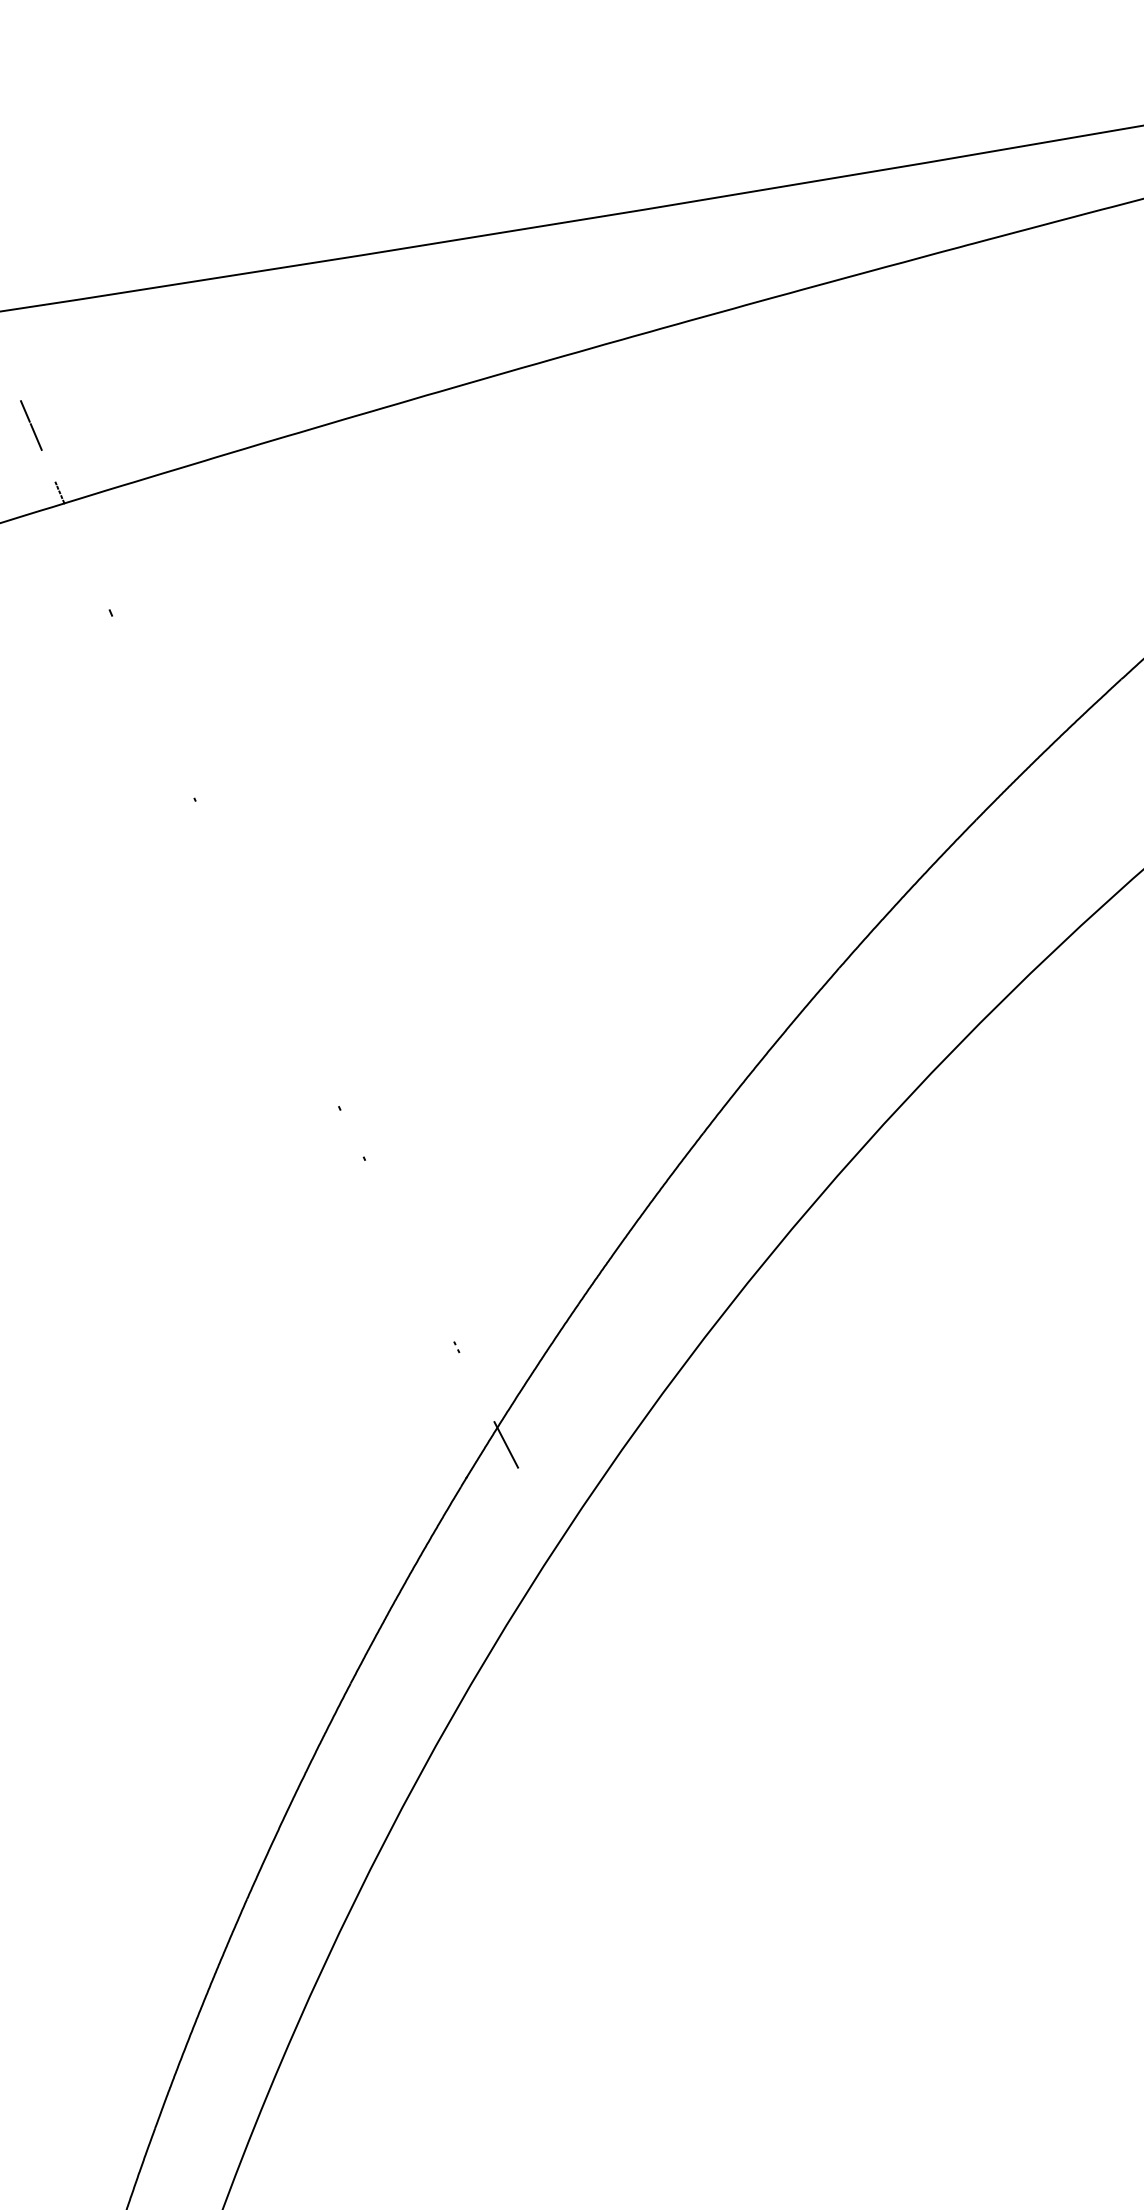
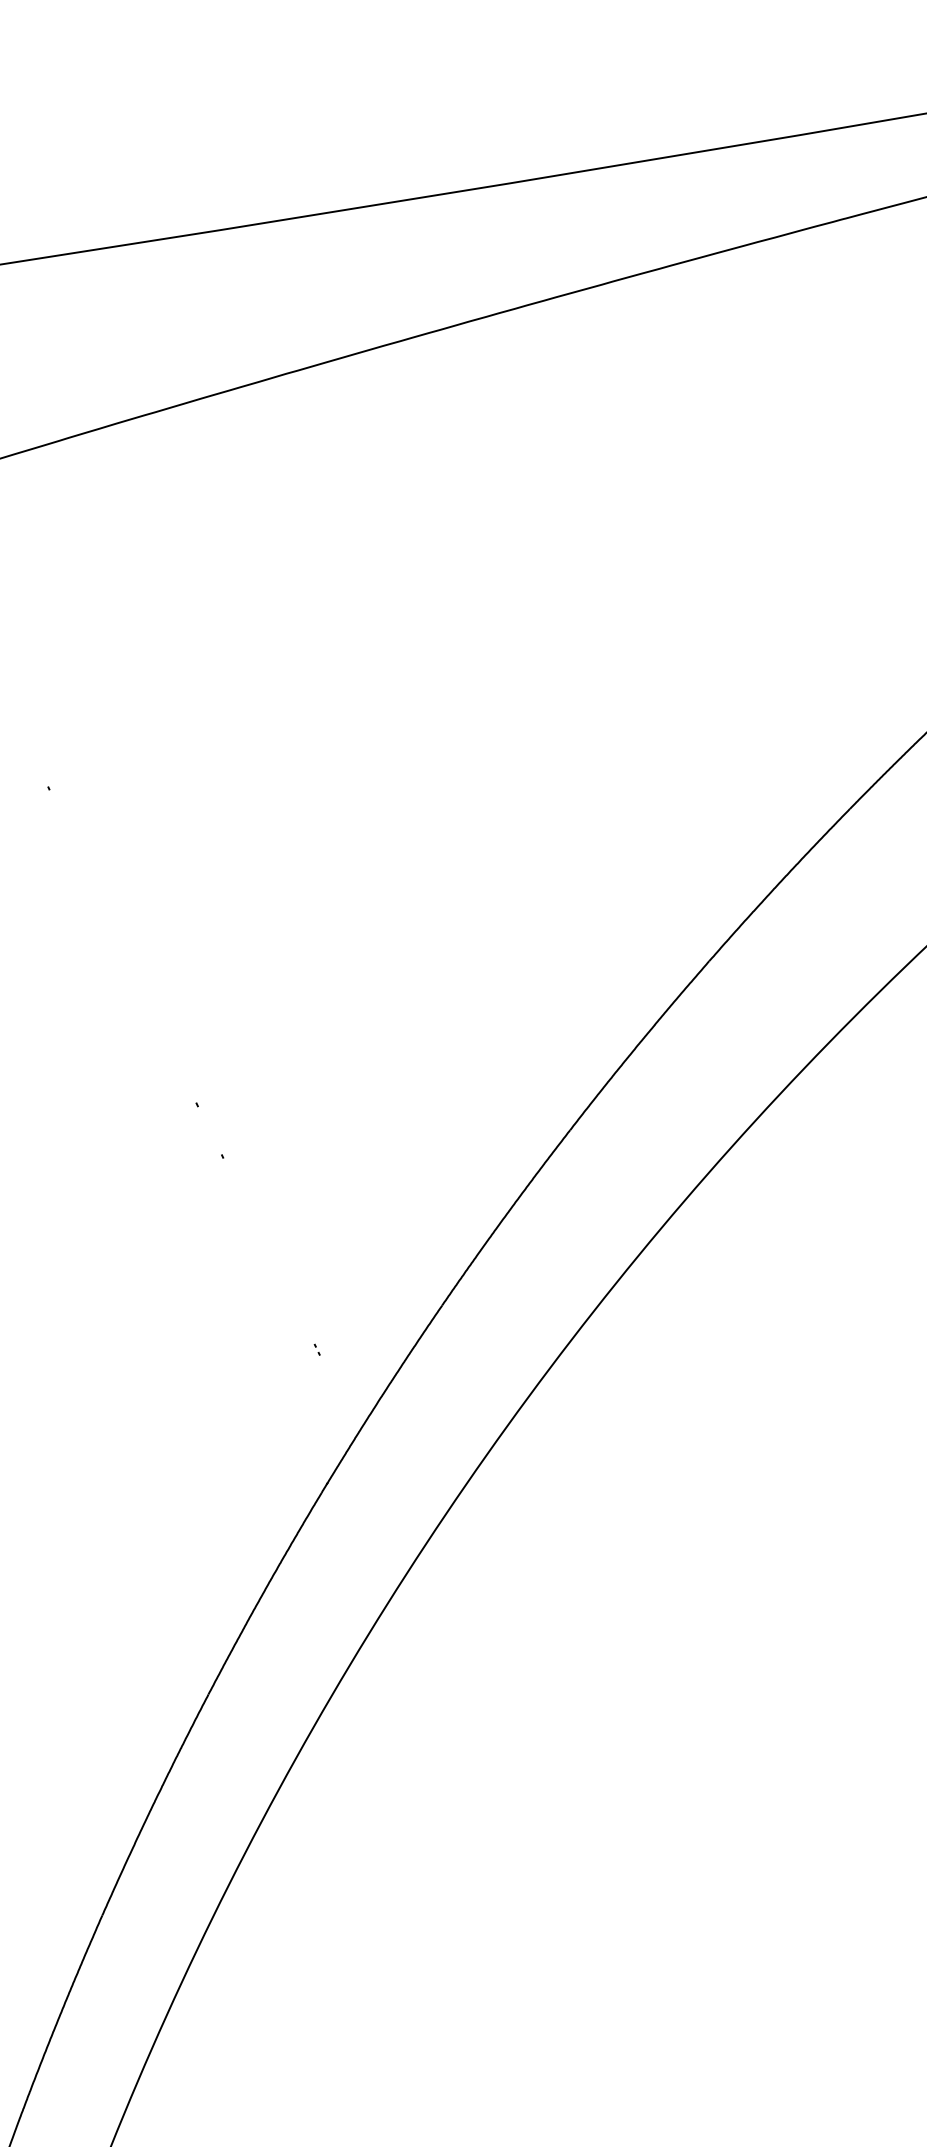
line: (506, 1444) -> (368, 1449), removed

